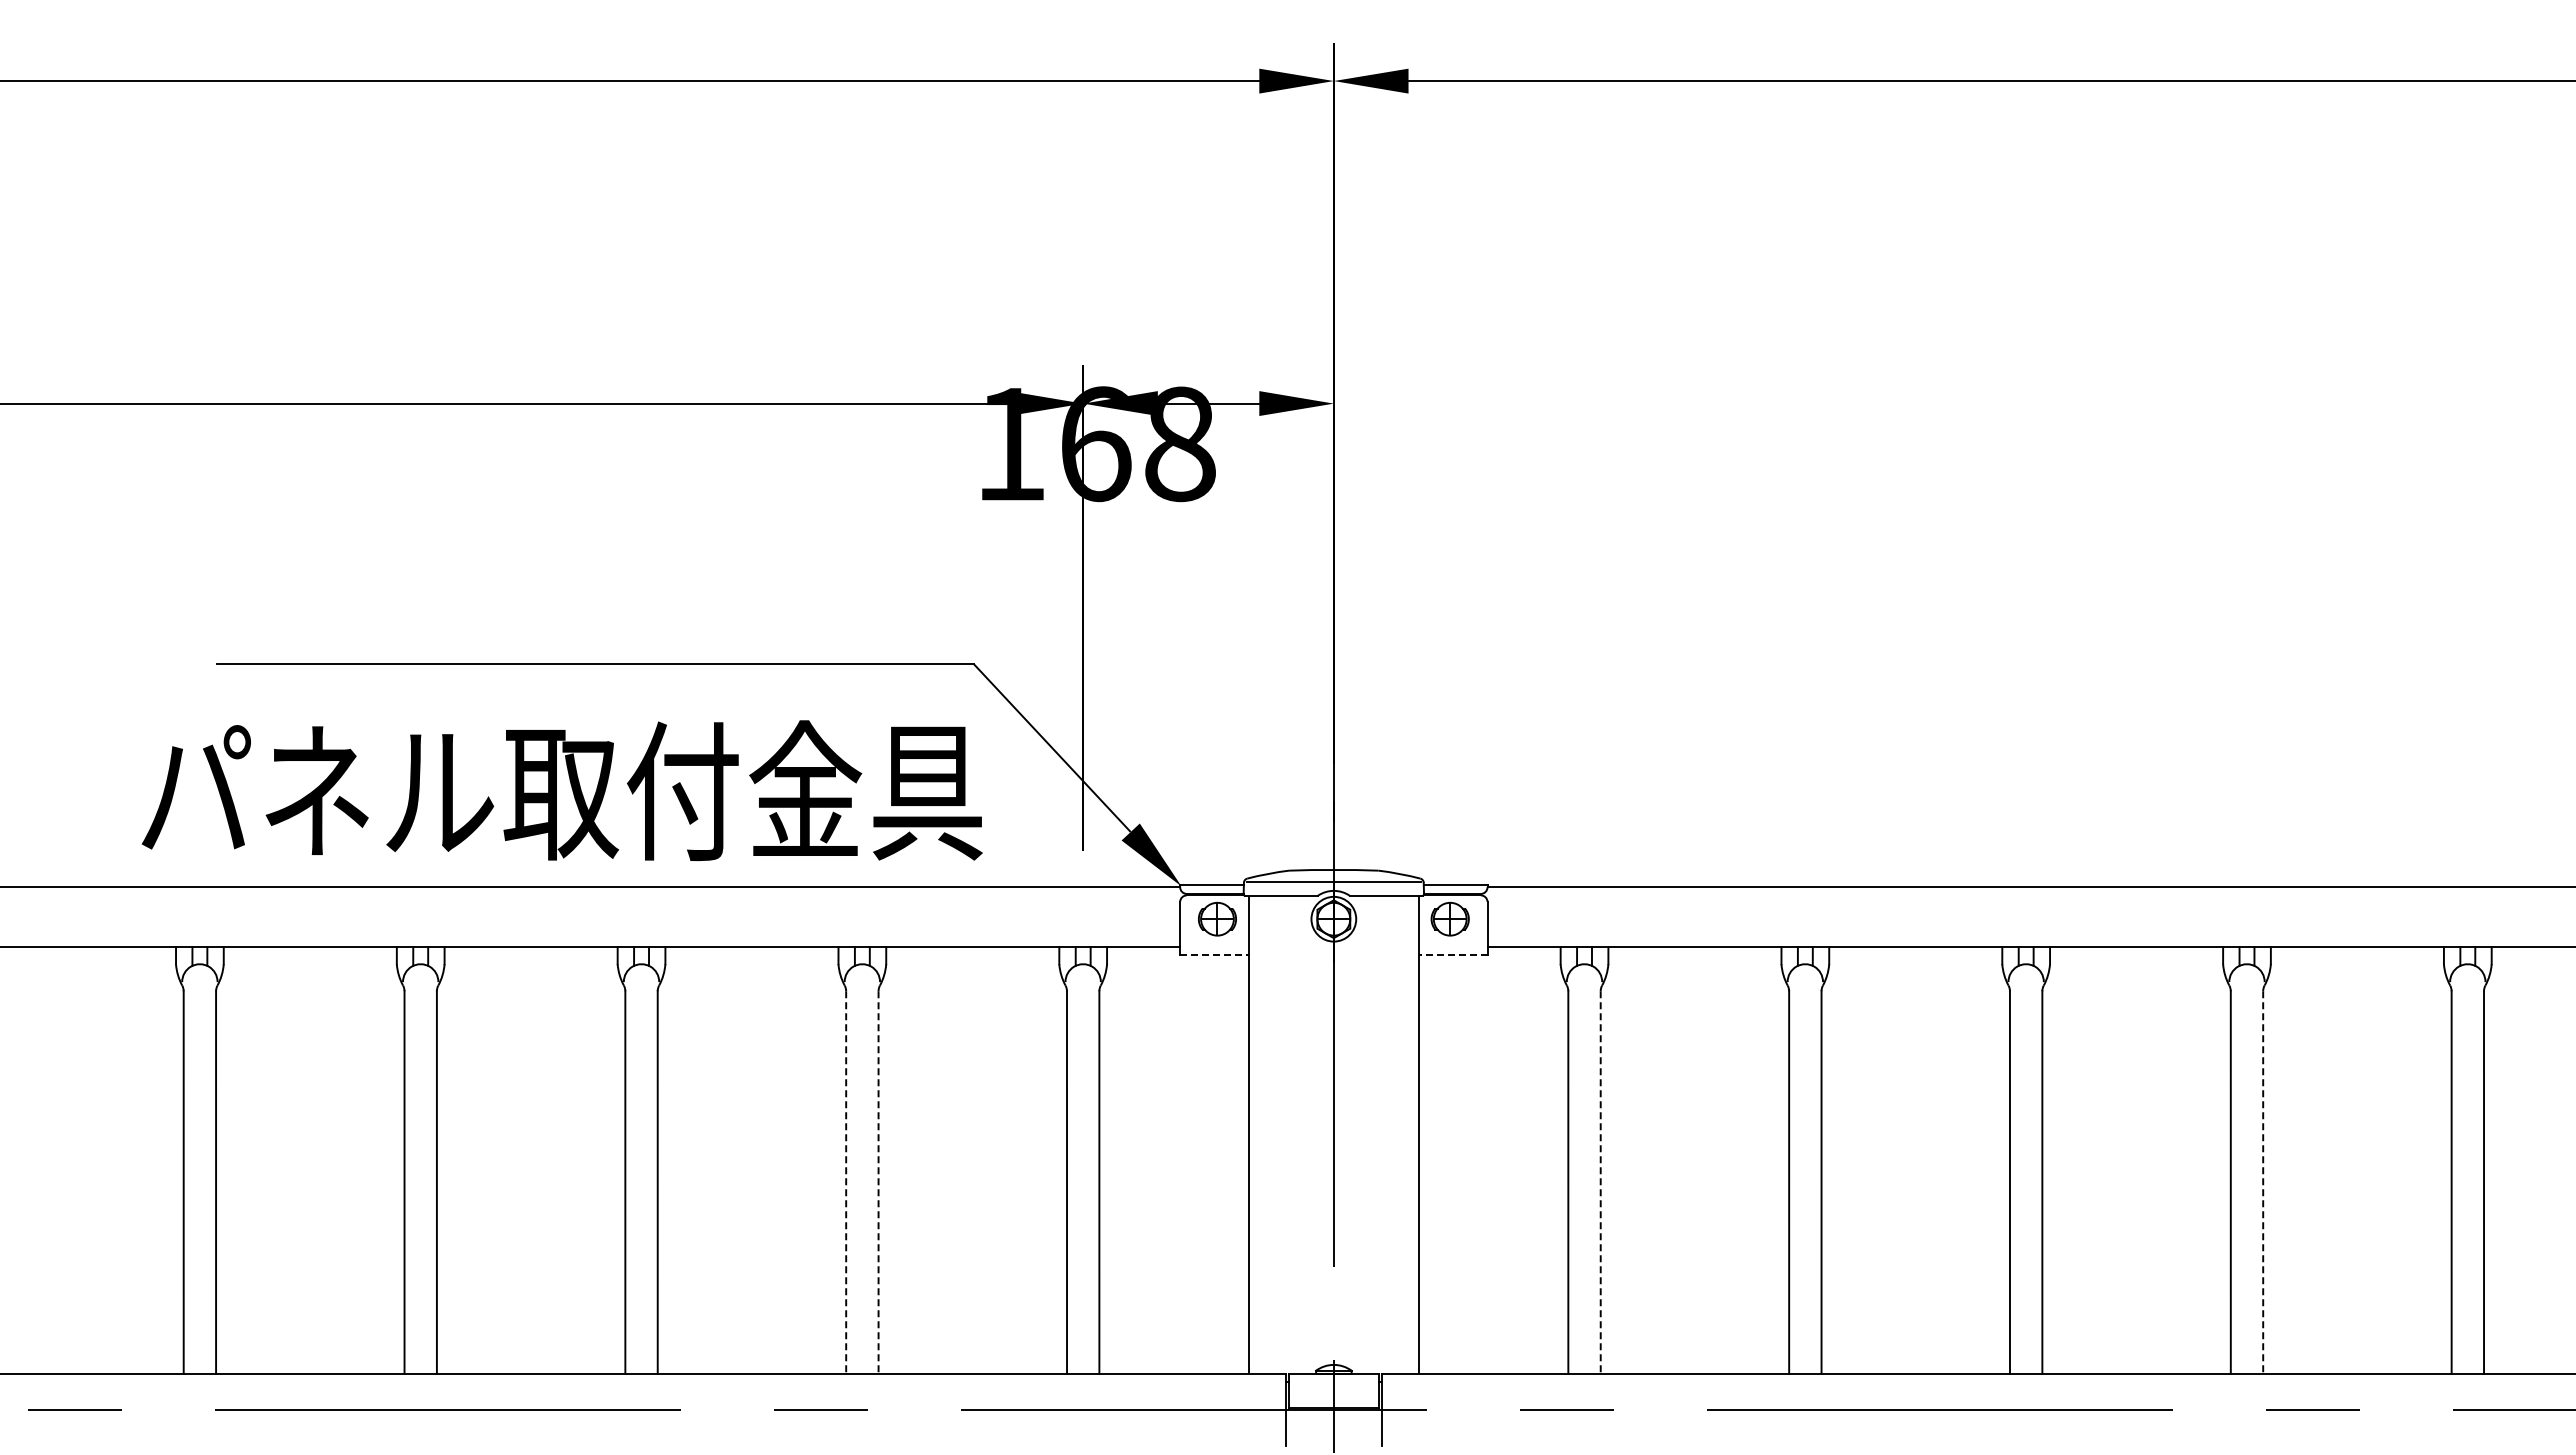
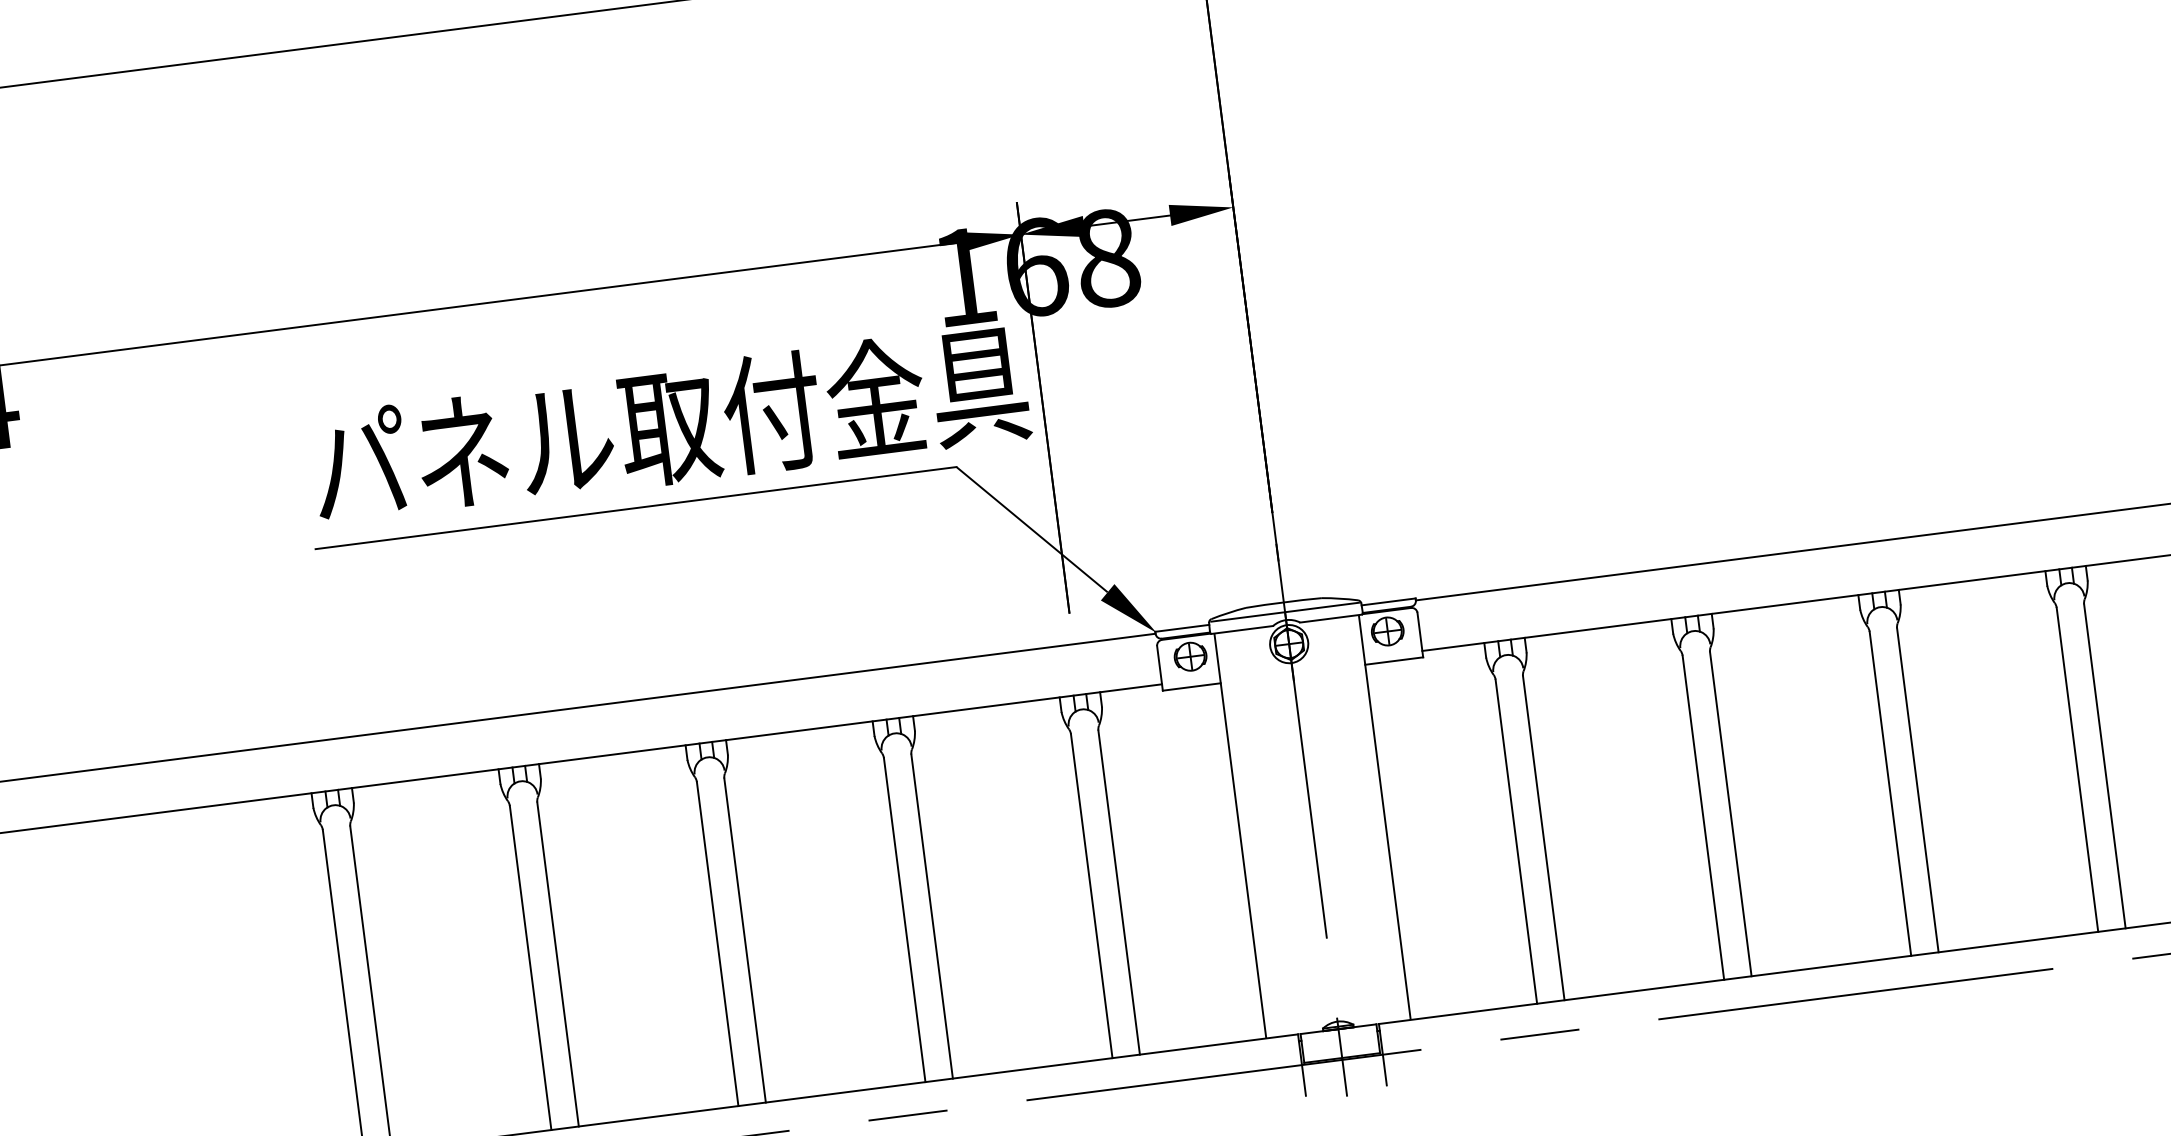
text: (561, 790) -> (669, 425), moved
line: (1214, 954) -> (1191, 686), dashed -> solid
line: (1452, 954) -> (1393, 661), dashed -> solid
line: (846, 1183) -> (905, 920), dashed -> solid
line: (878, 1183) -> (932, 917), dashed -> solid
line: (1600, 1183) -> (1543, 839), dashed -> solid
line: (2263, 1183) -> (2105, 767), dashed -> solid

